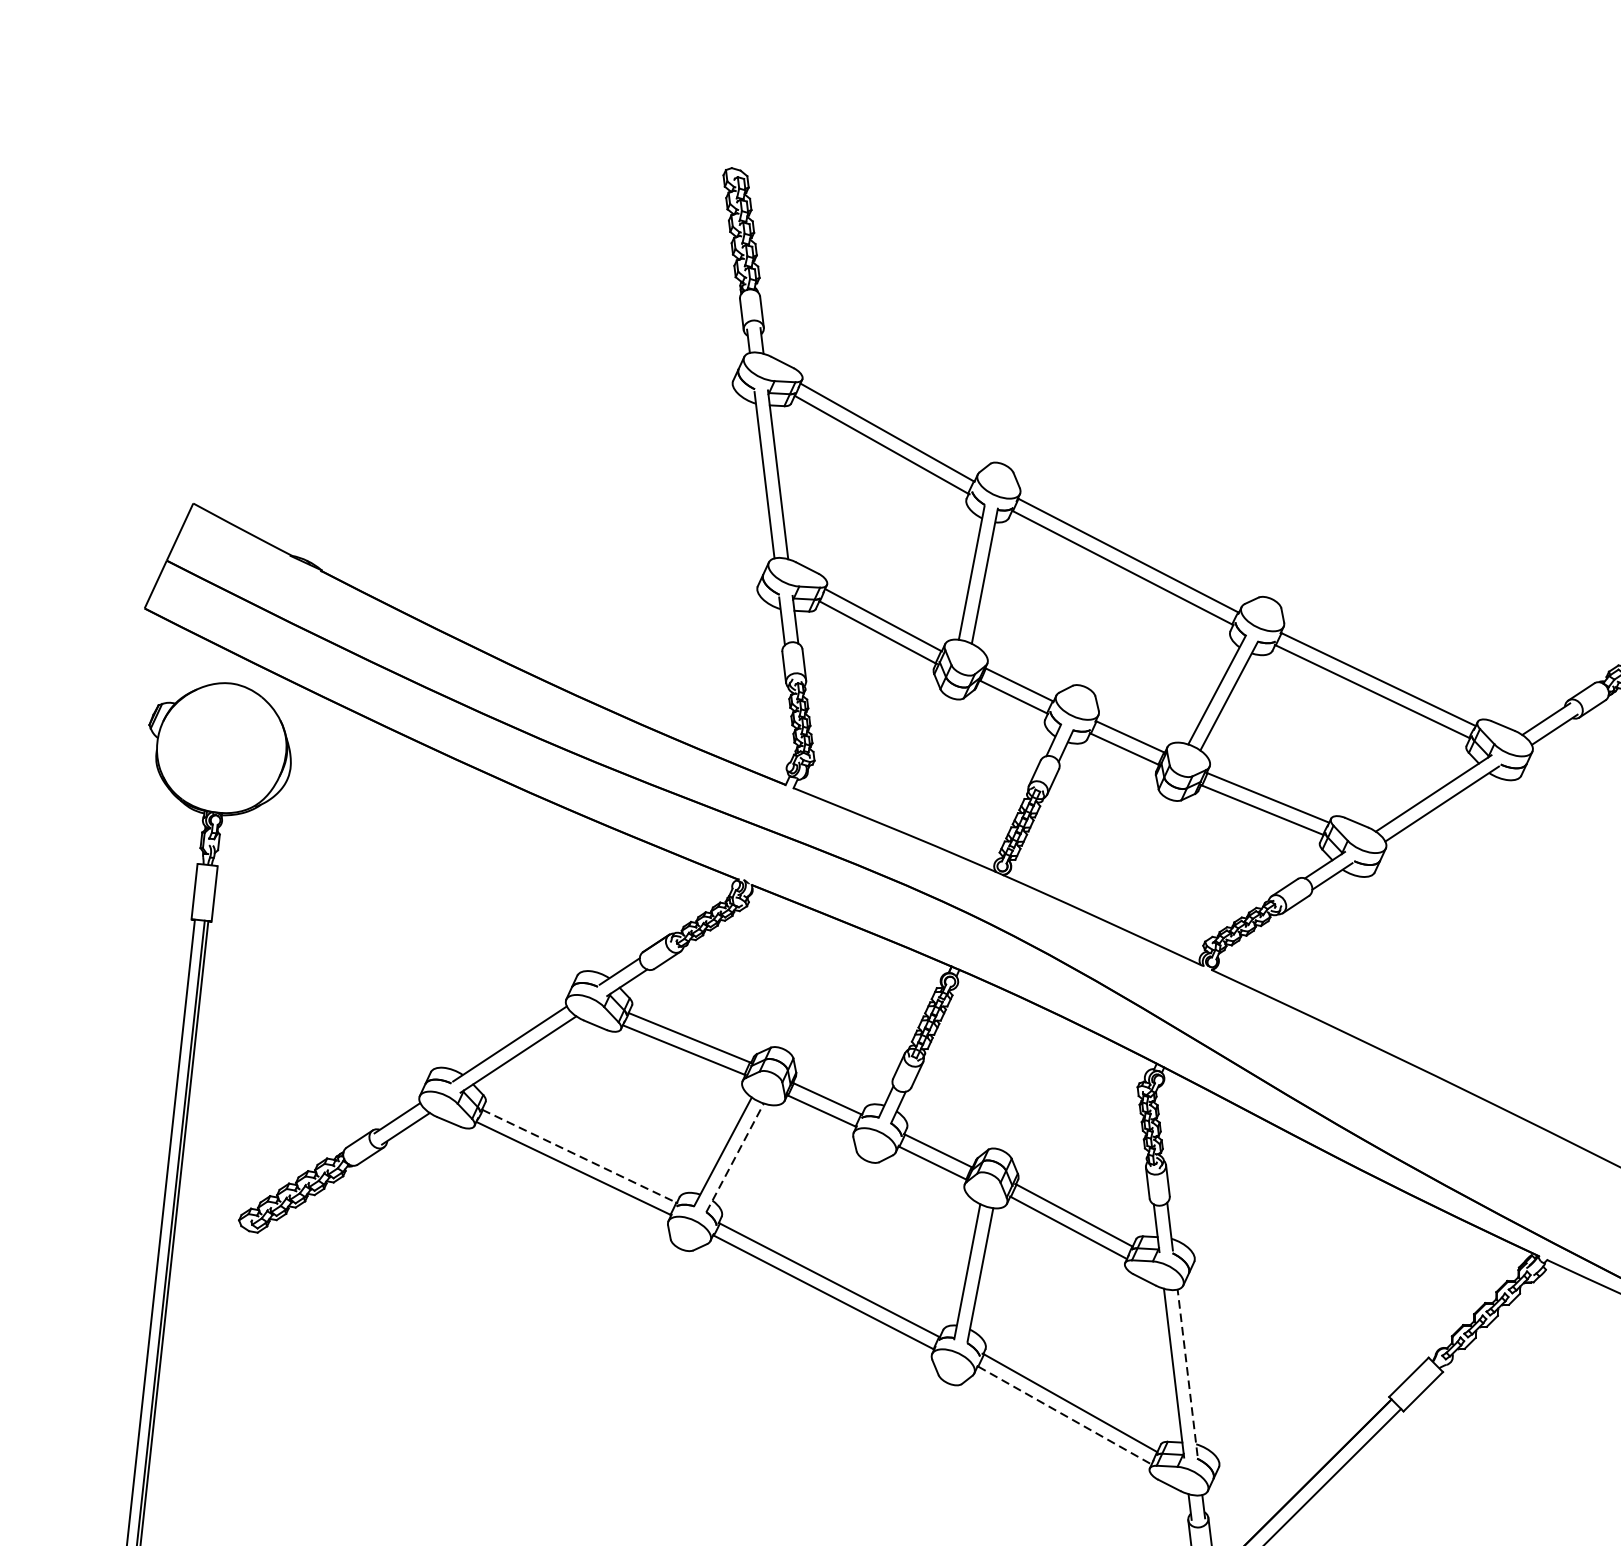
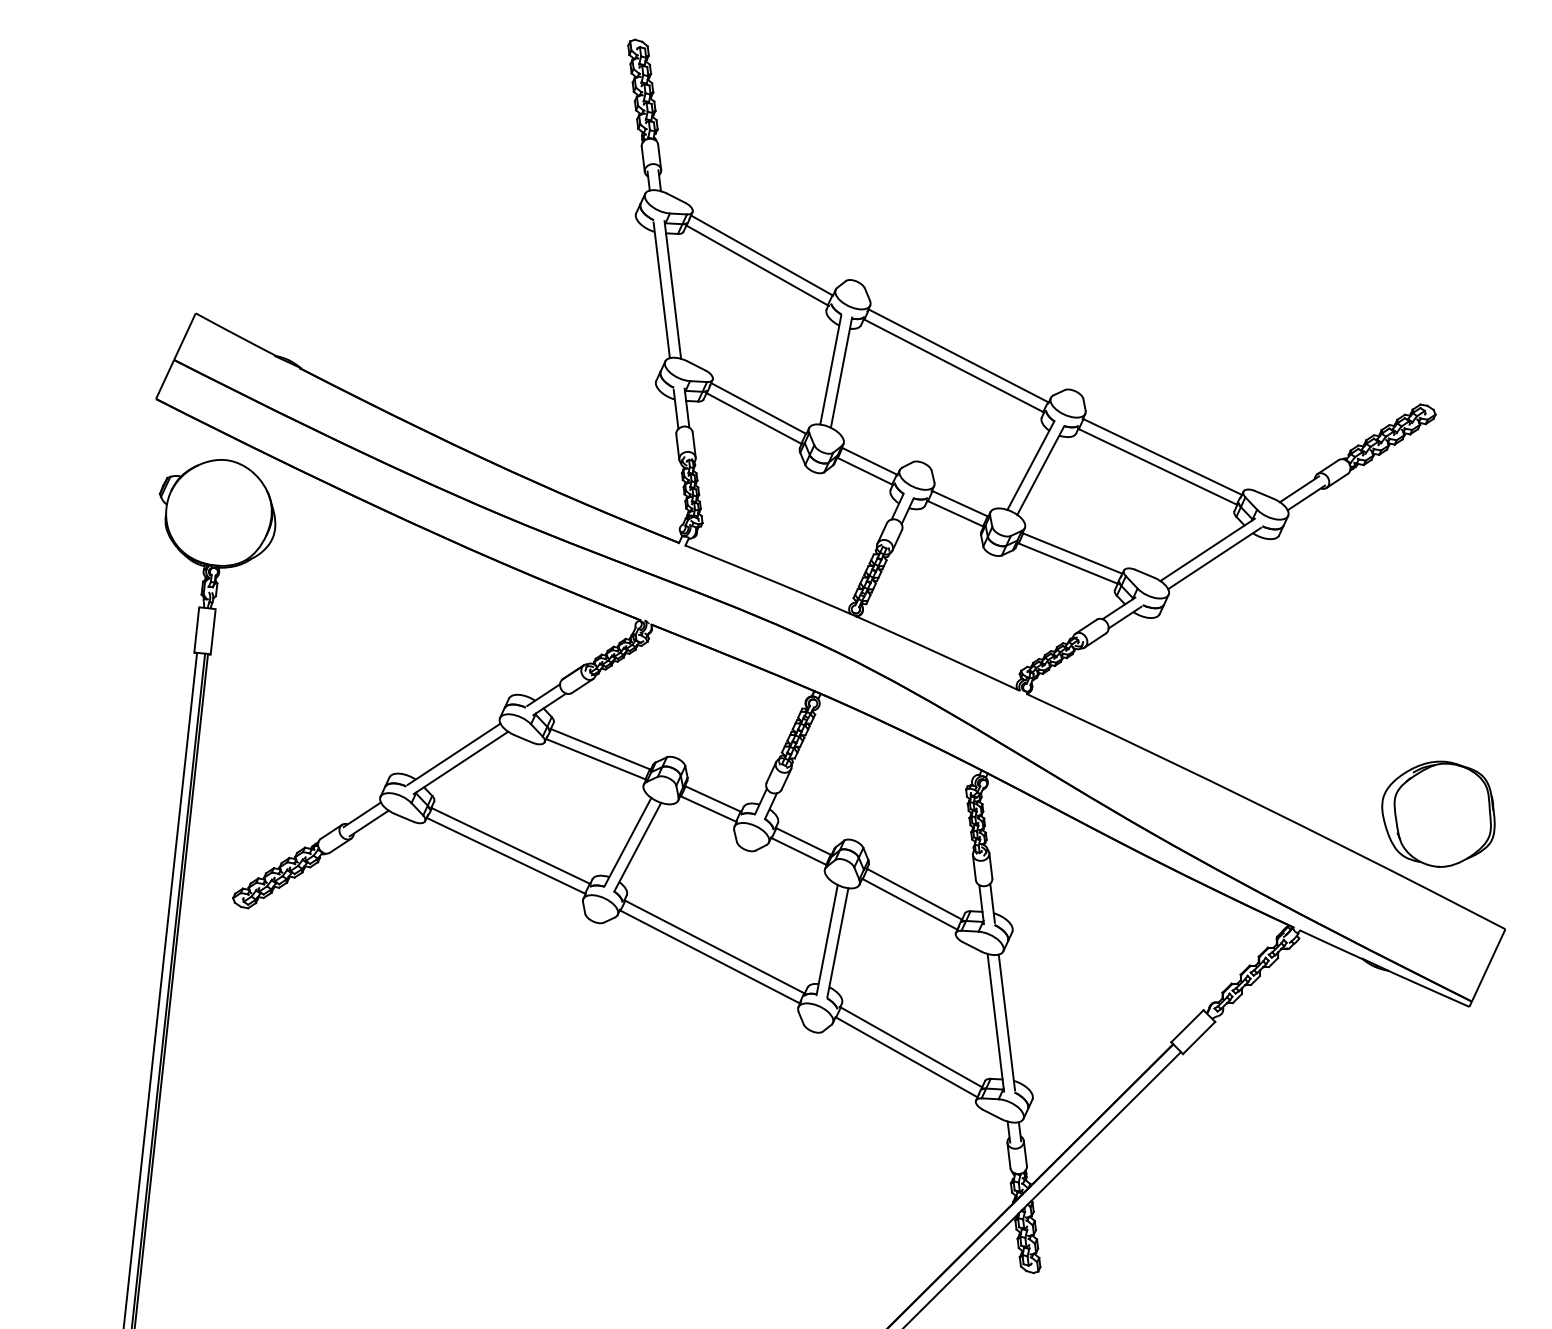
line: (579, 1155) -> (510, 845), dashed -> solid
line: (734, 1157) -> (637, 846), dashed -> solid
line: (1187, 1372) -> (1006, 1022), dashed -> solid
line: (1065, 1415) -> (907, 1057), dashed -> solid

